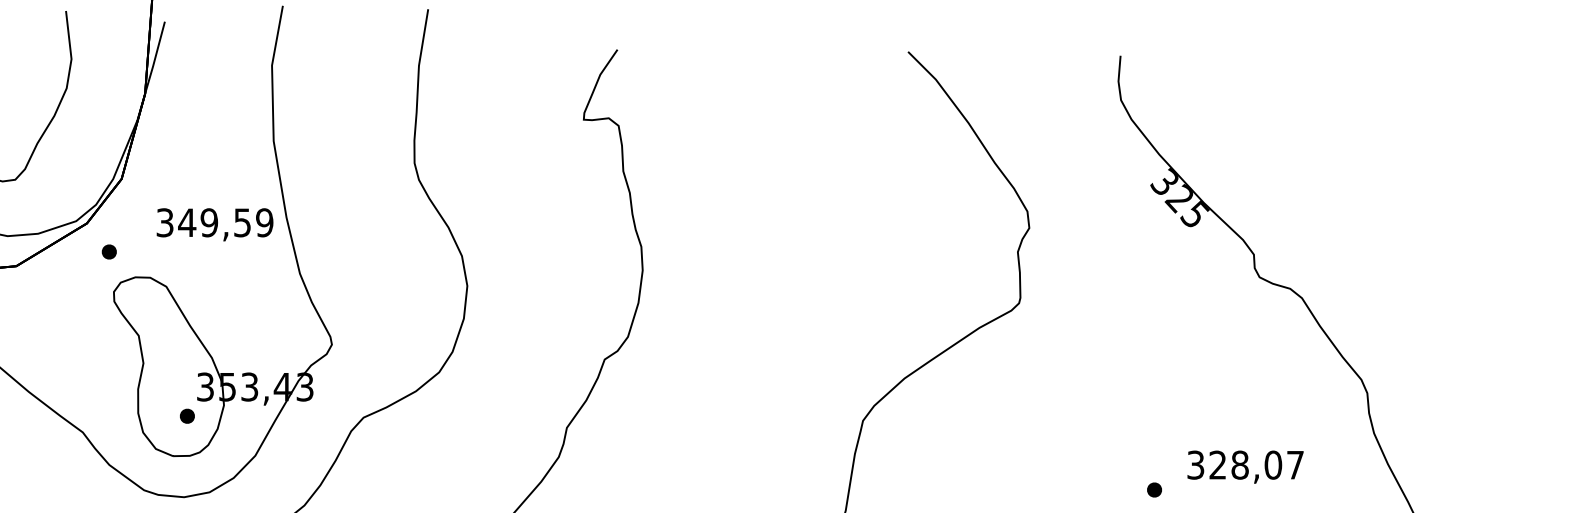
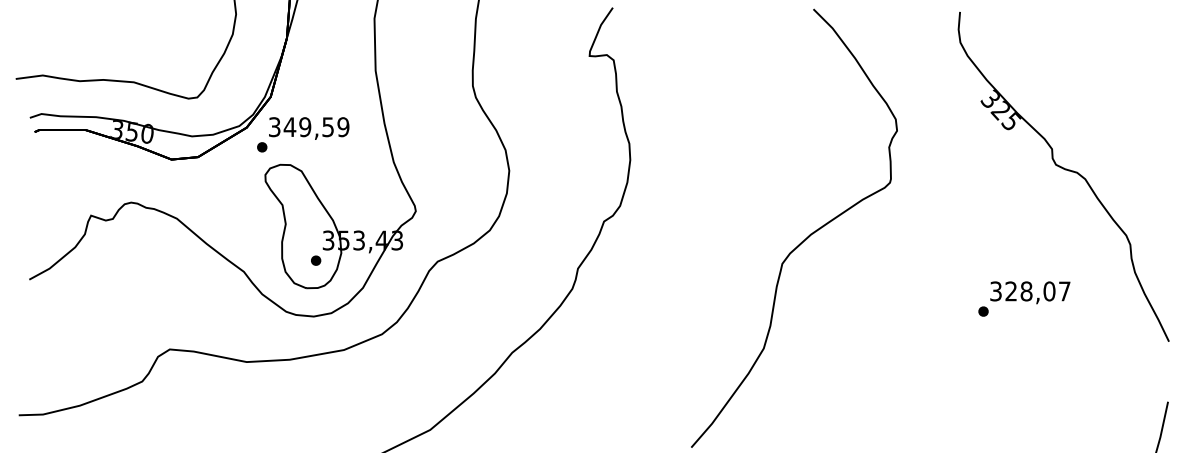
text: (215, 224) -> (309, 128), moved
text: (1245, 466) -> (1030, 292), moved

